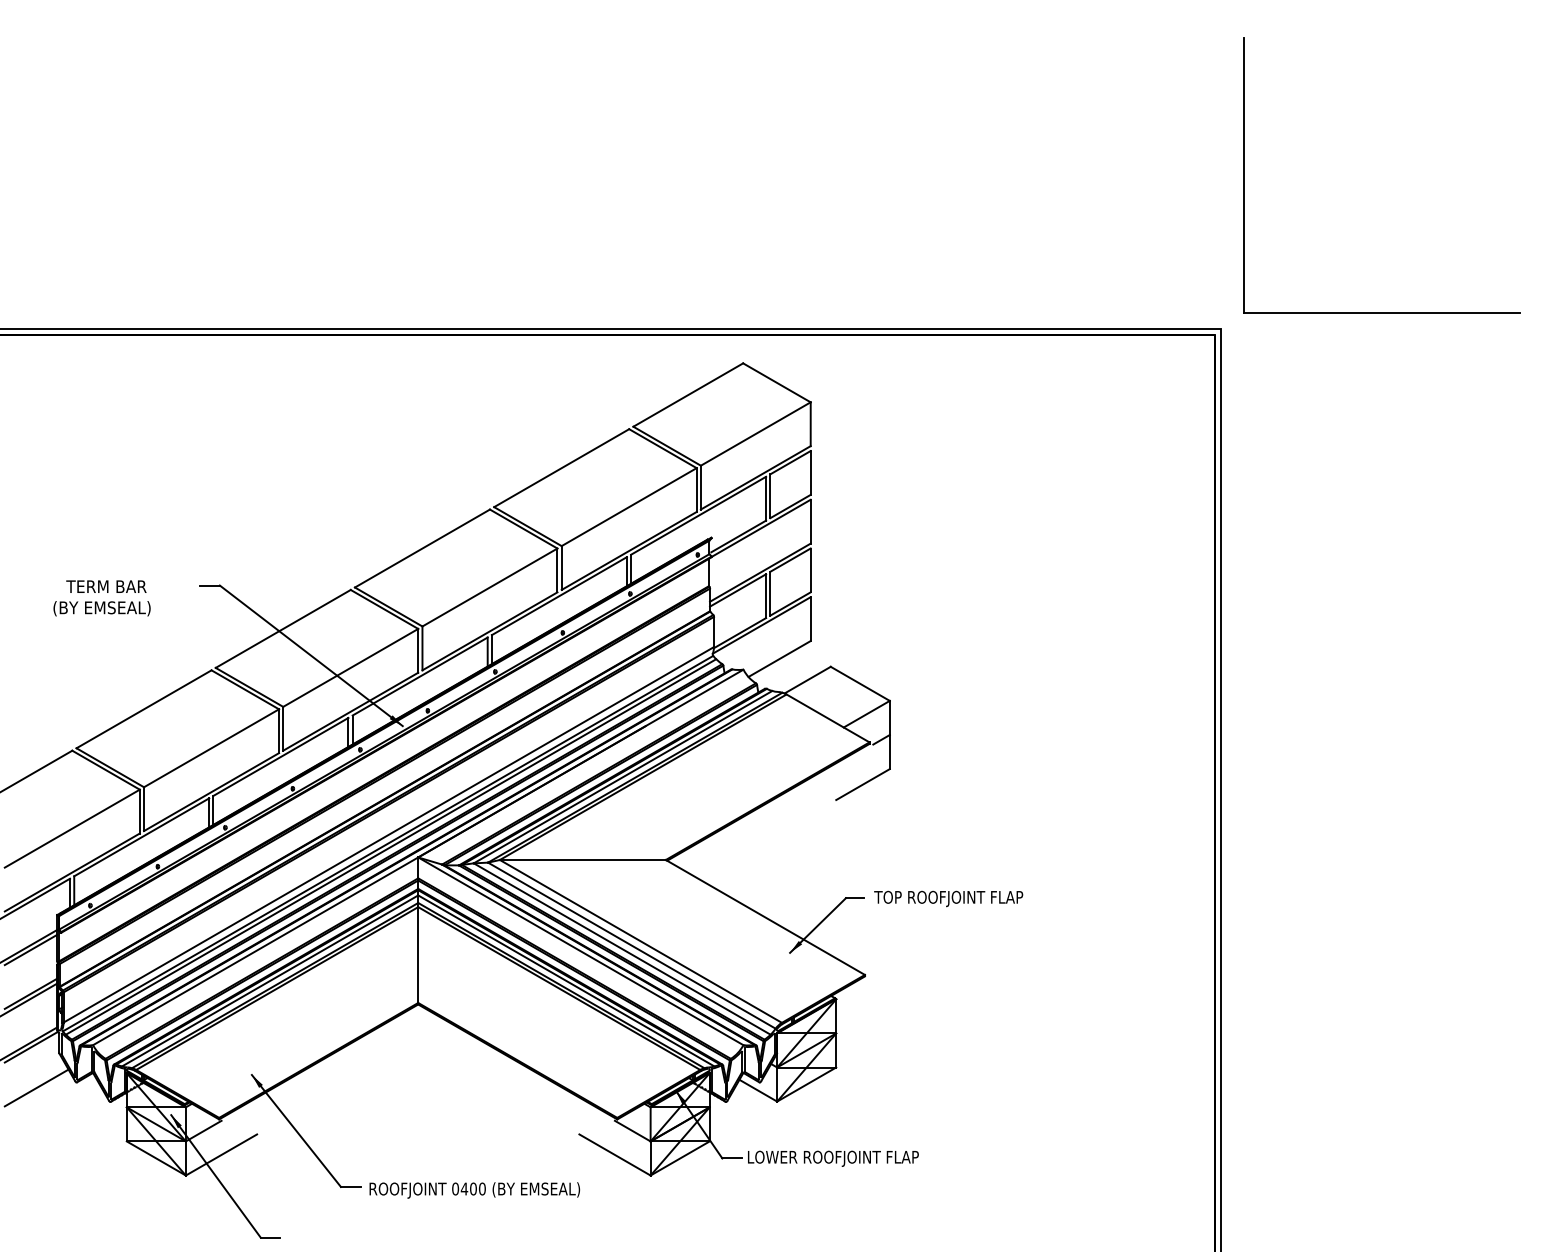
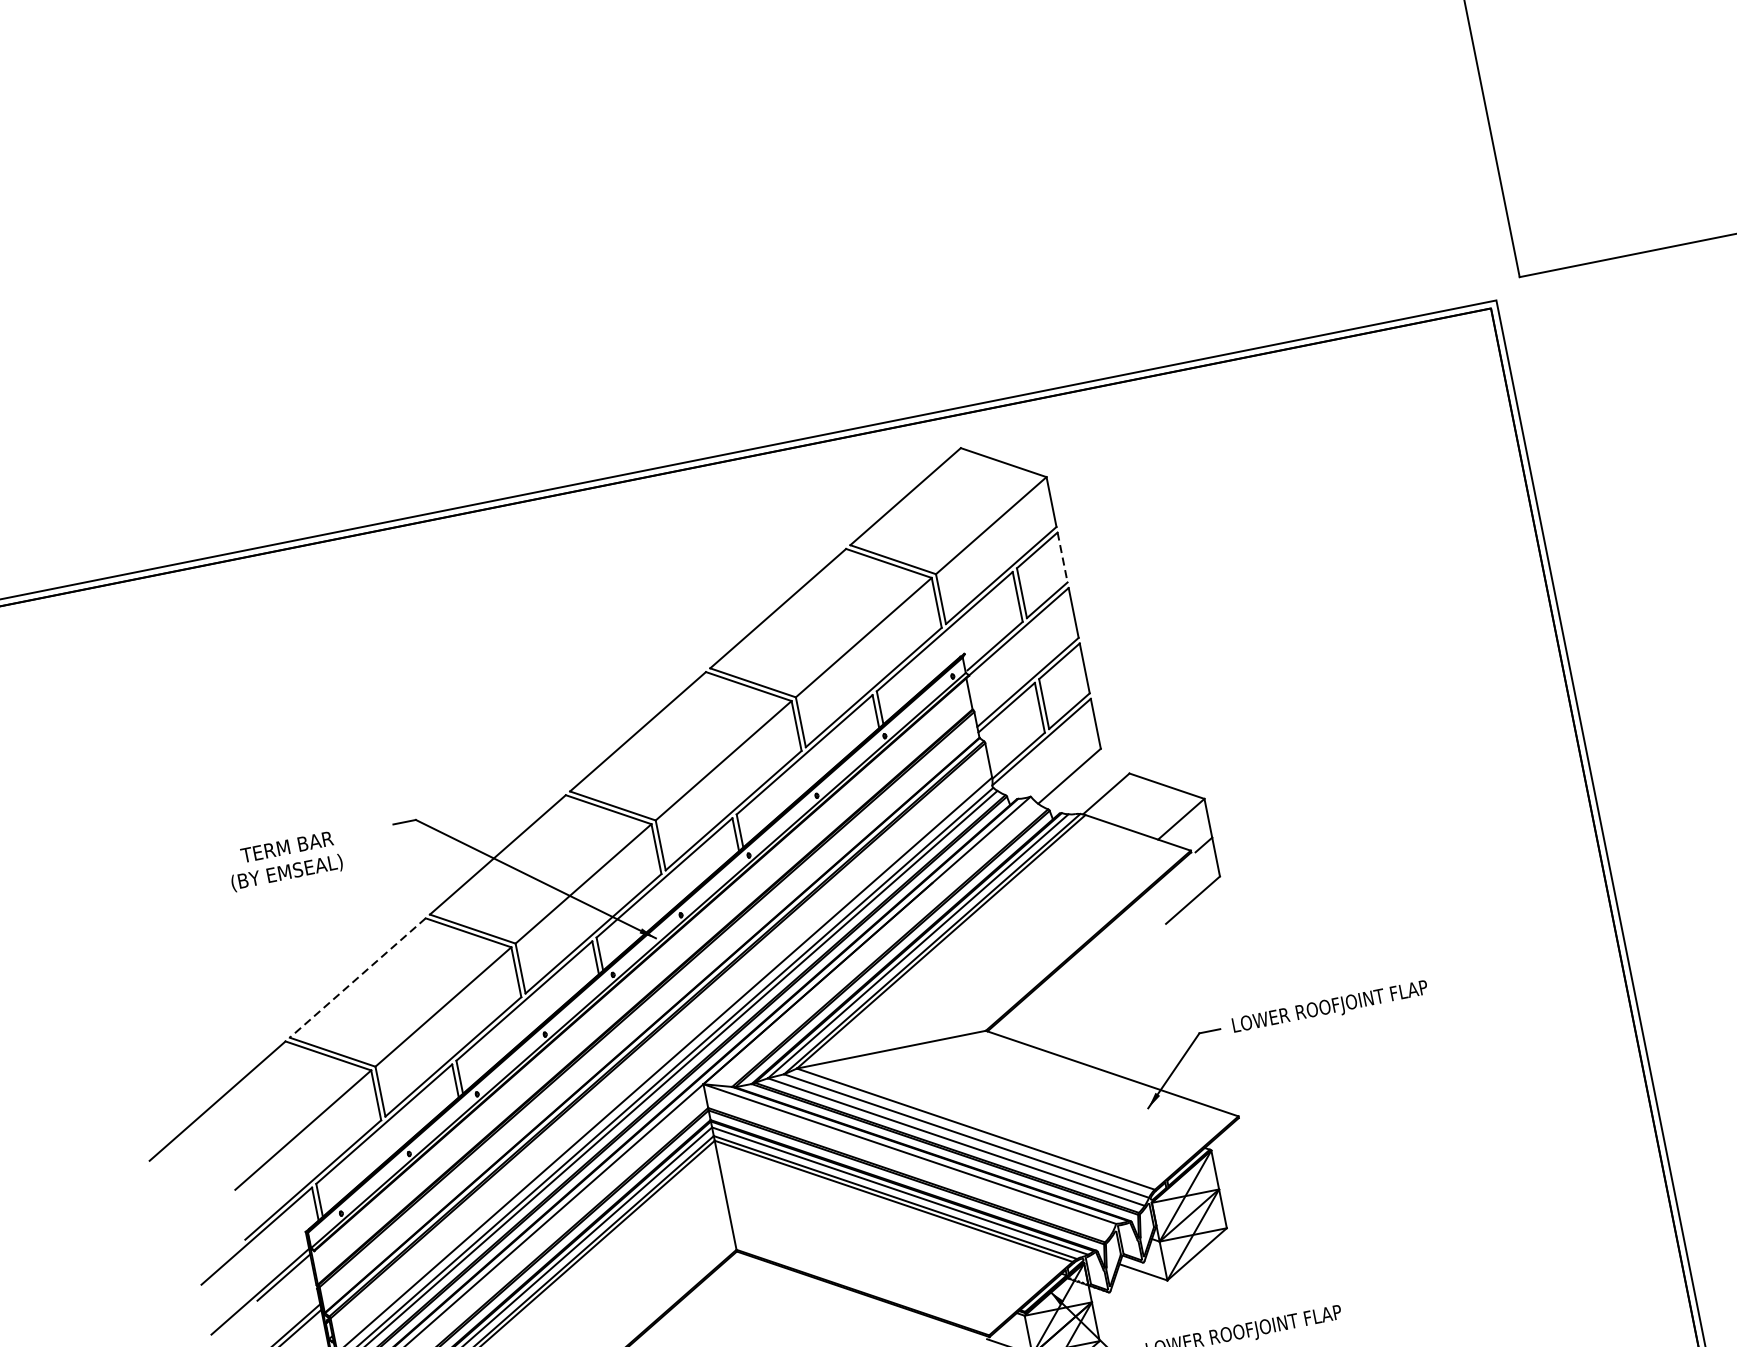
line: (810, 472) -> (1062, 557), solid -> dashed
line: (144, 709) -> (358, 978), solid -> dashed
text: (960, 898) -> (1329, 1007), TOP ROOFJOINT FLAP -> LOWER ROOFJOINT FLAP

